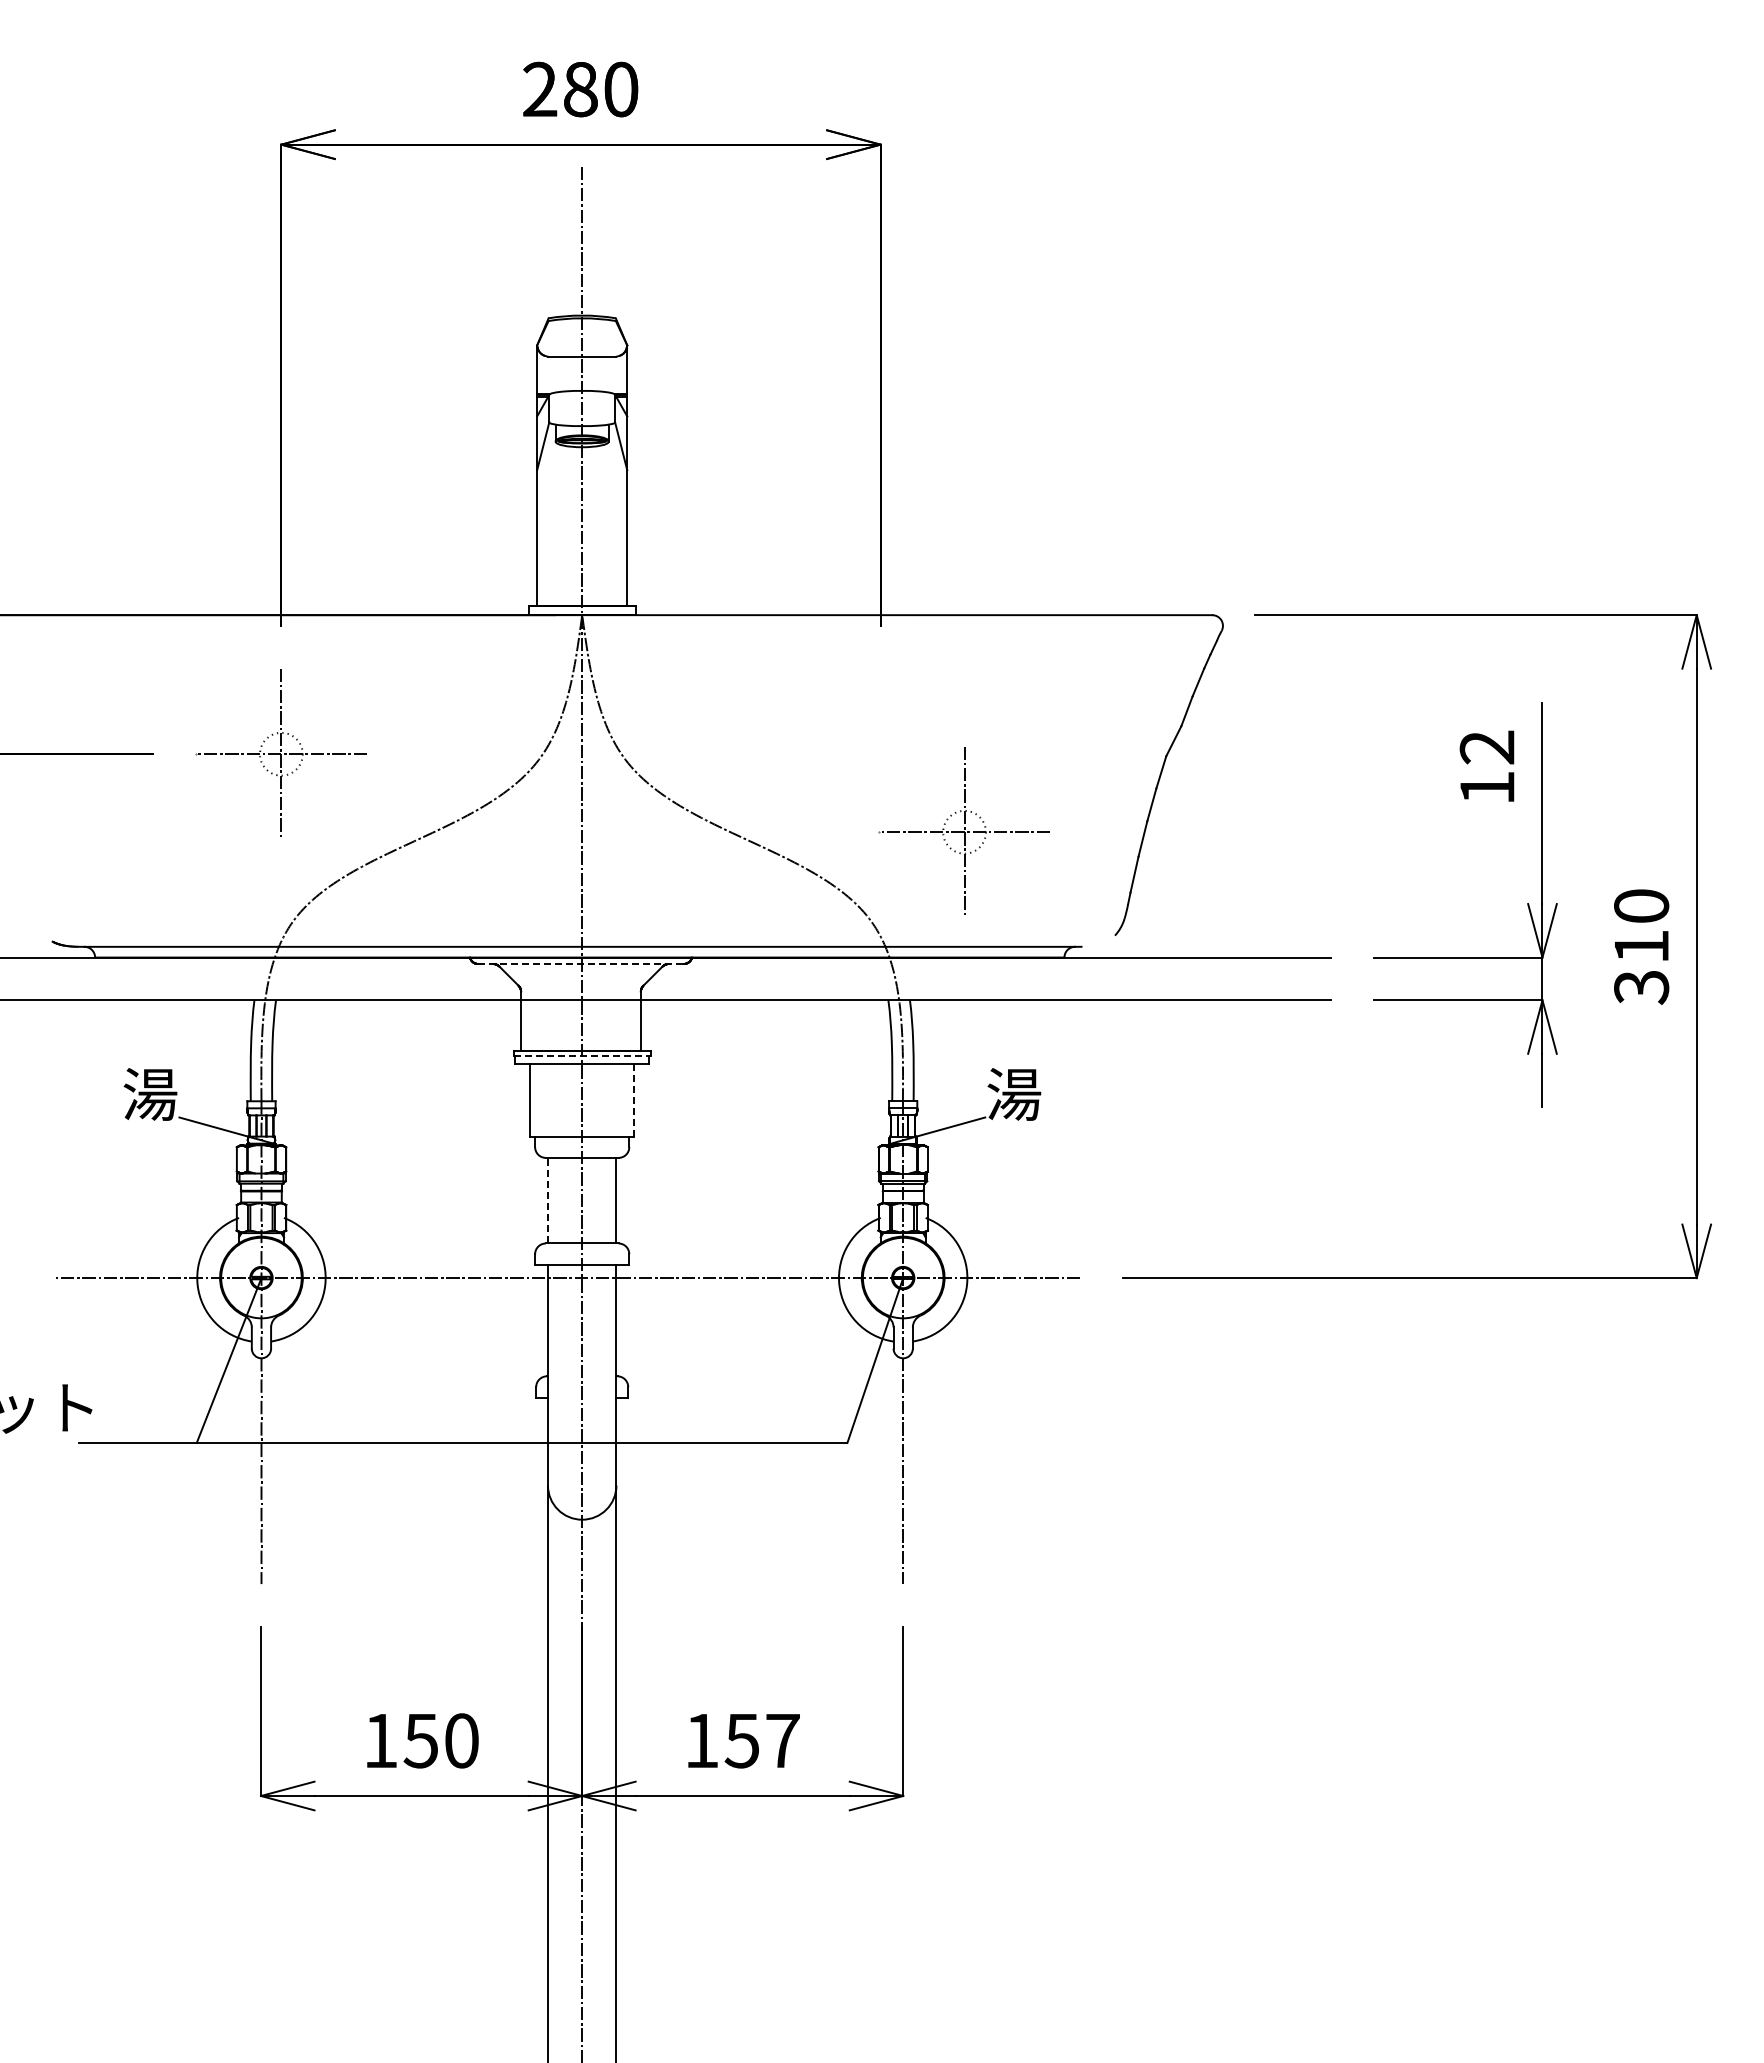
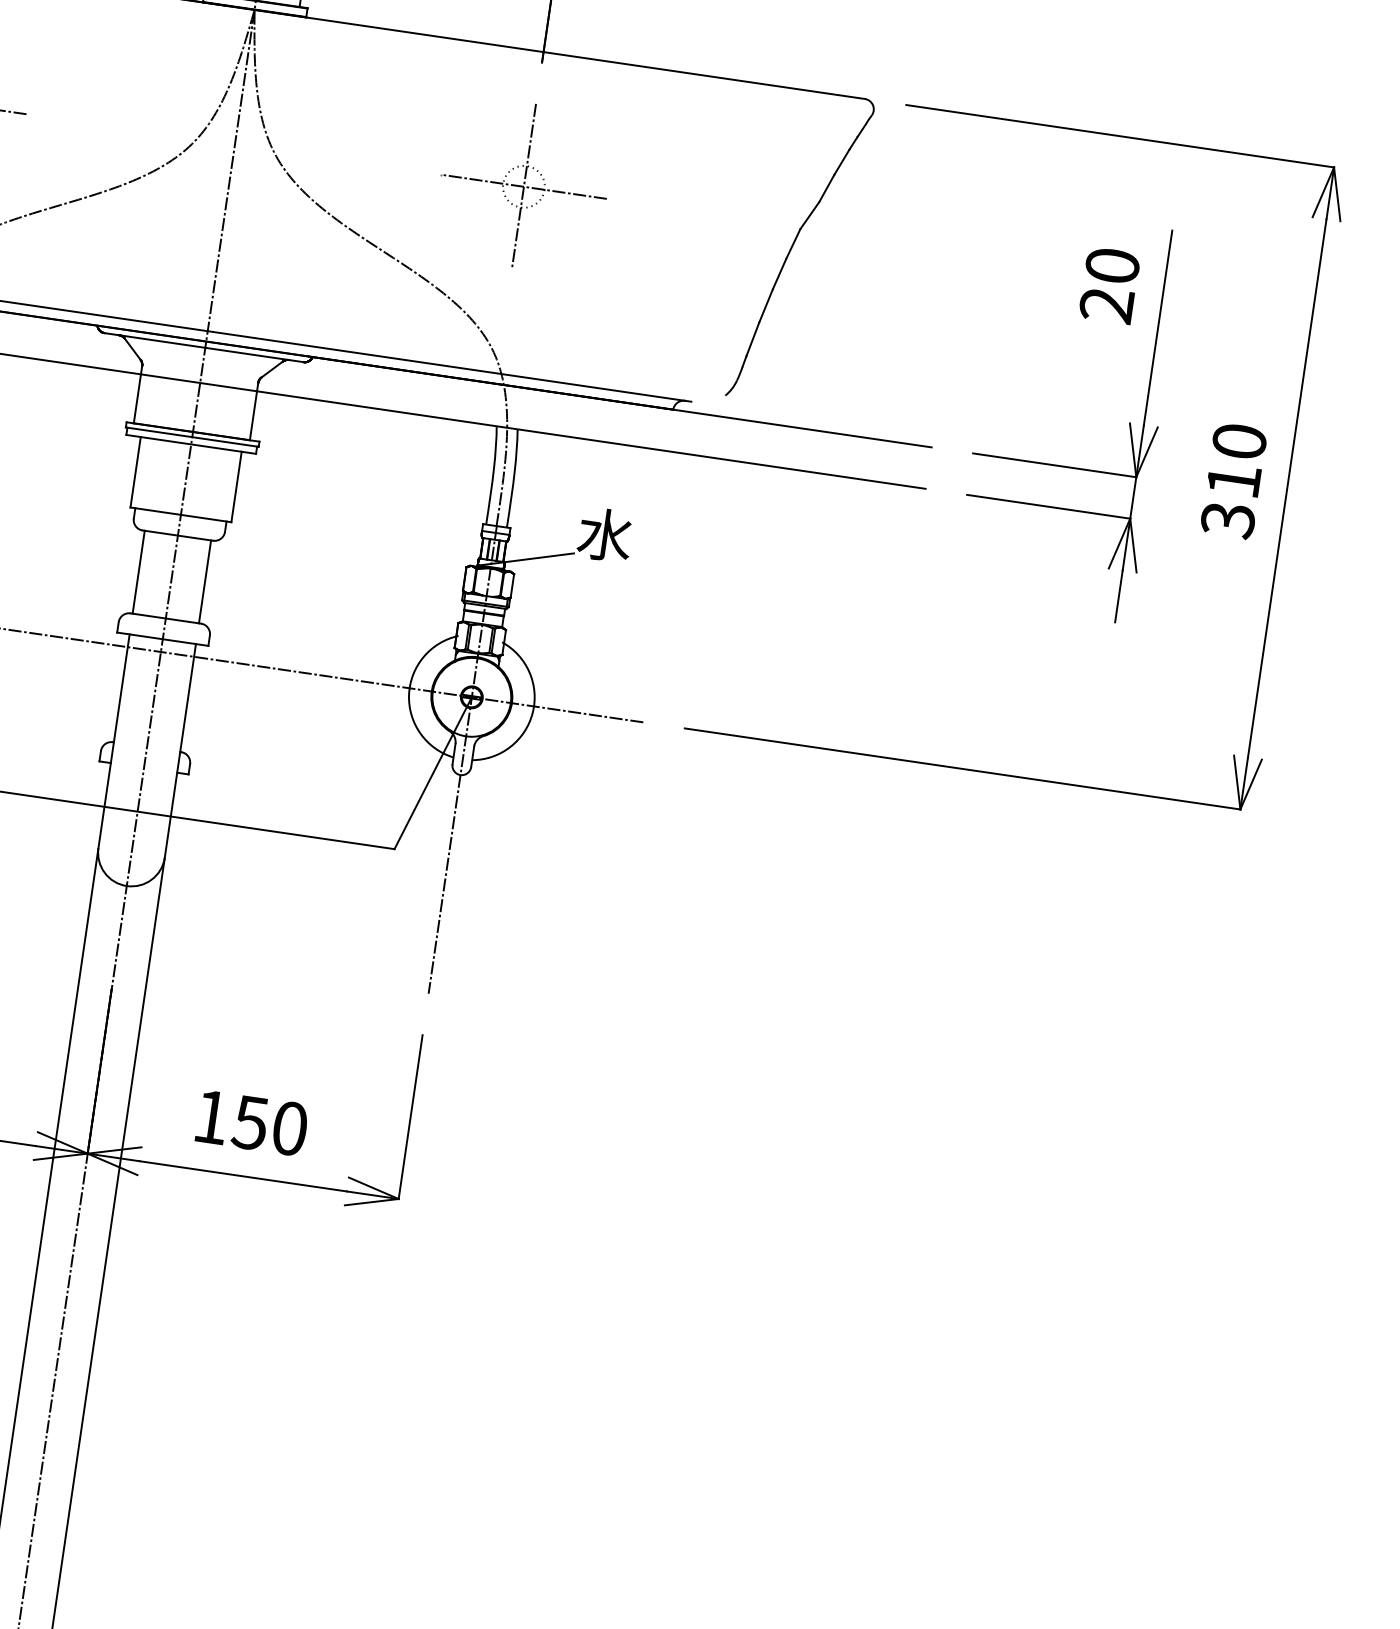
text: (1487, 767) -> (1109, 285), 12 -> 20
part: (963, 830) -> (523, 184), moved
line: (581, 964) -> (204, 348), dashed -> solid
line: (582, 1056) -> (192, 437), dashed -> solid
text: (1014, 1093) -> (605, 534), 湯 -> 水
line: (634, 1099) -> (236, 486), dashed -> solid
line: (547, 1200) -> (138, 571), dashed -> solid
text: (782, 1740) -> (289, 1128), 157 -> 150

